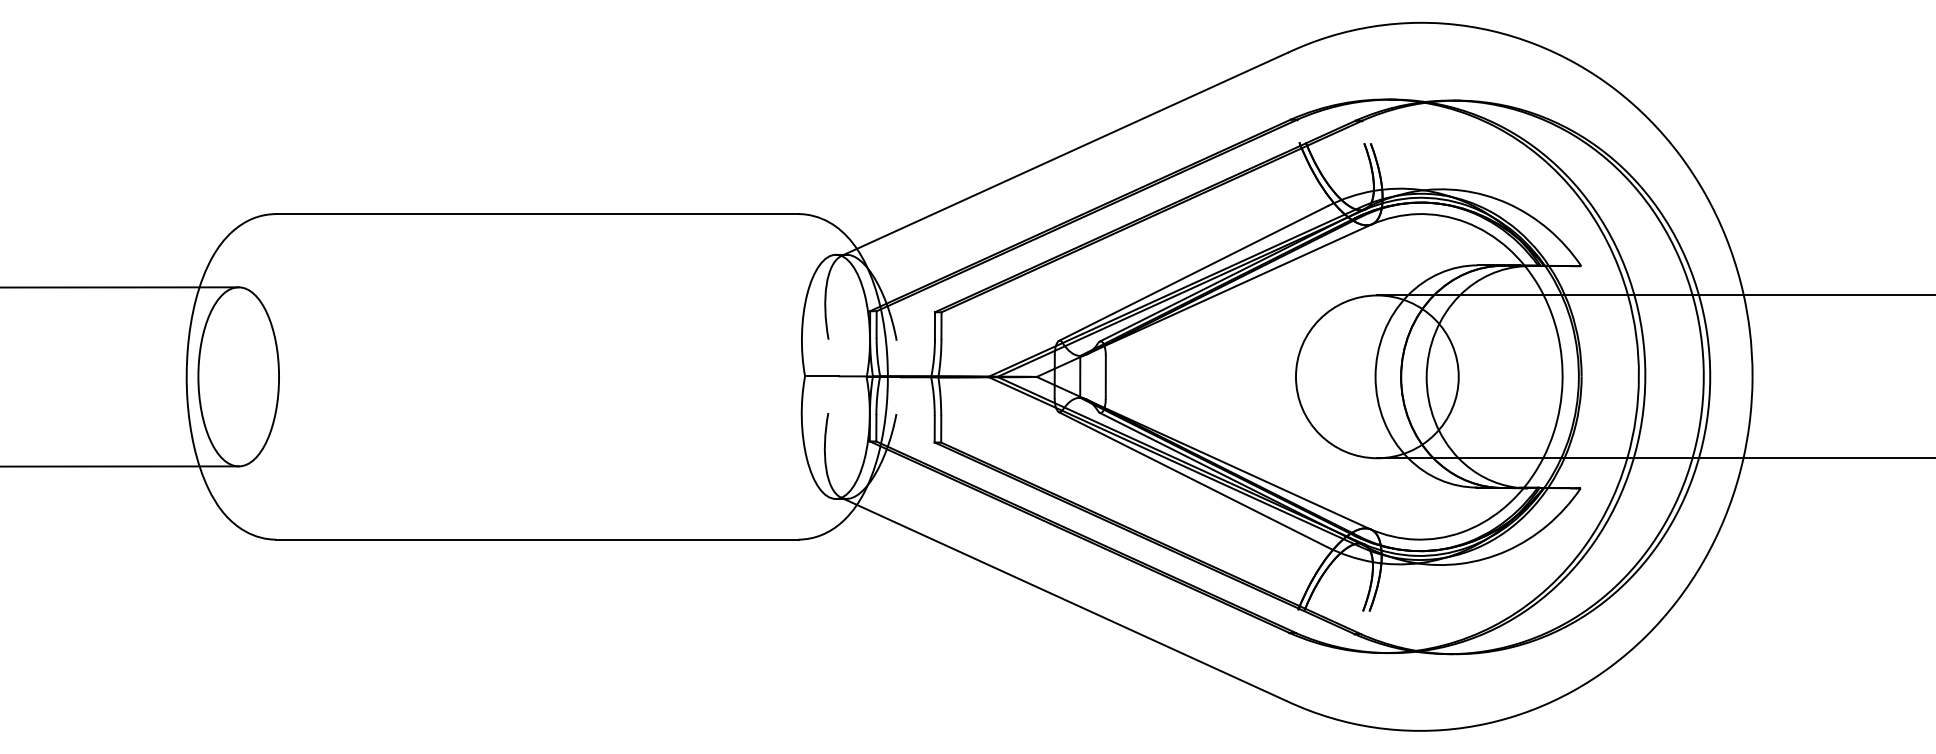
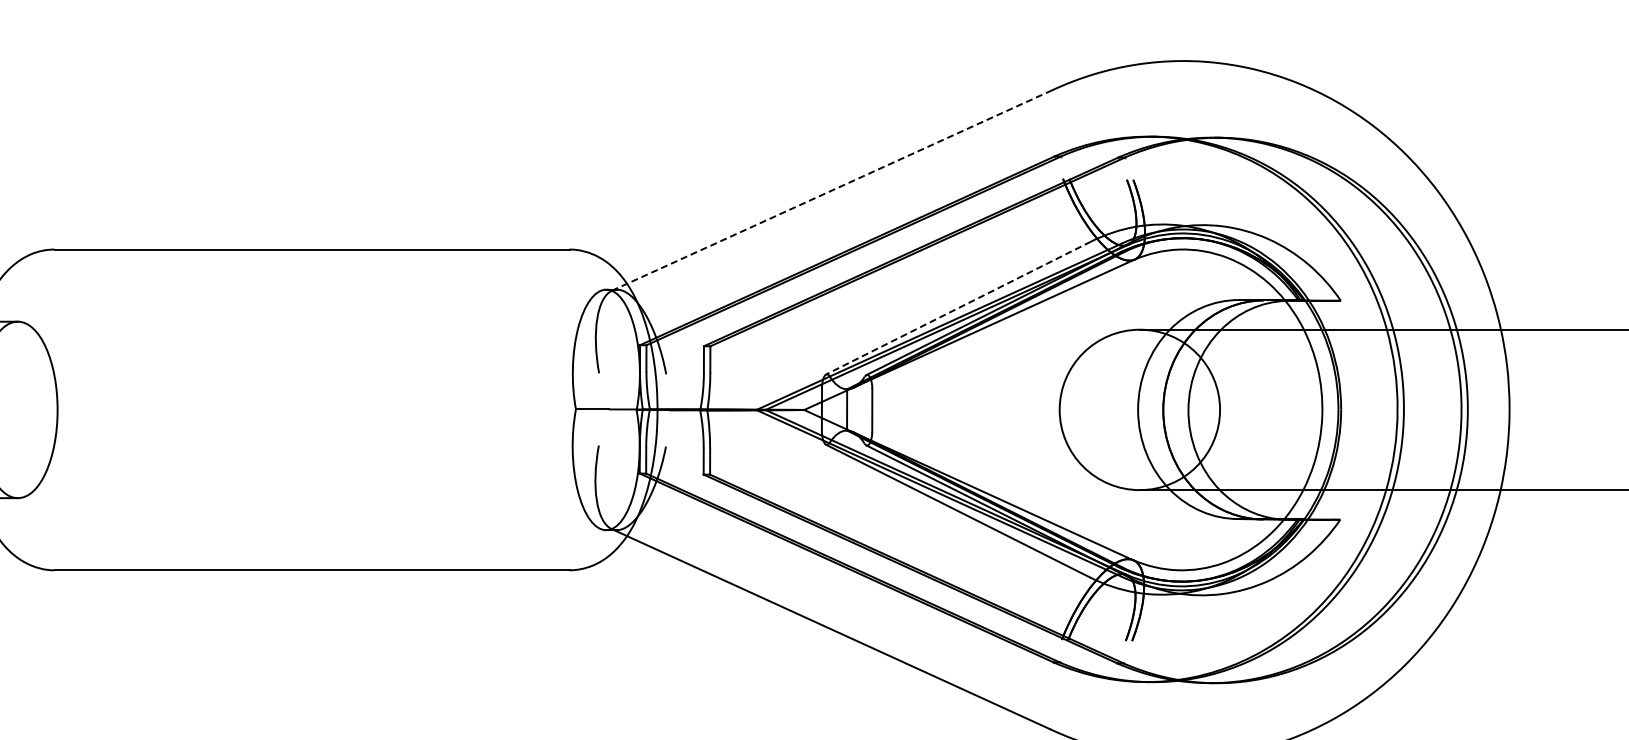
line: (1065, 154) -> (832, 190), solid -> dashed
line: (1192, 273) -> (957, 308), solid -> dashed

